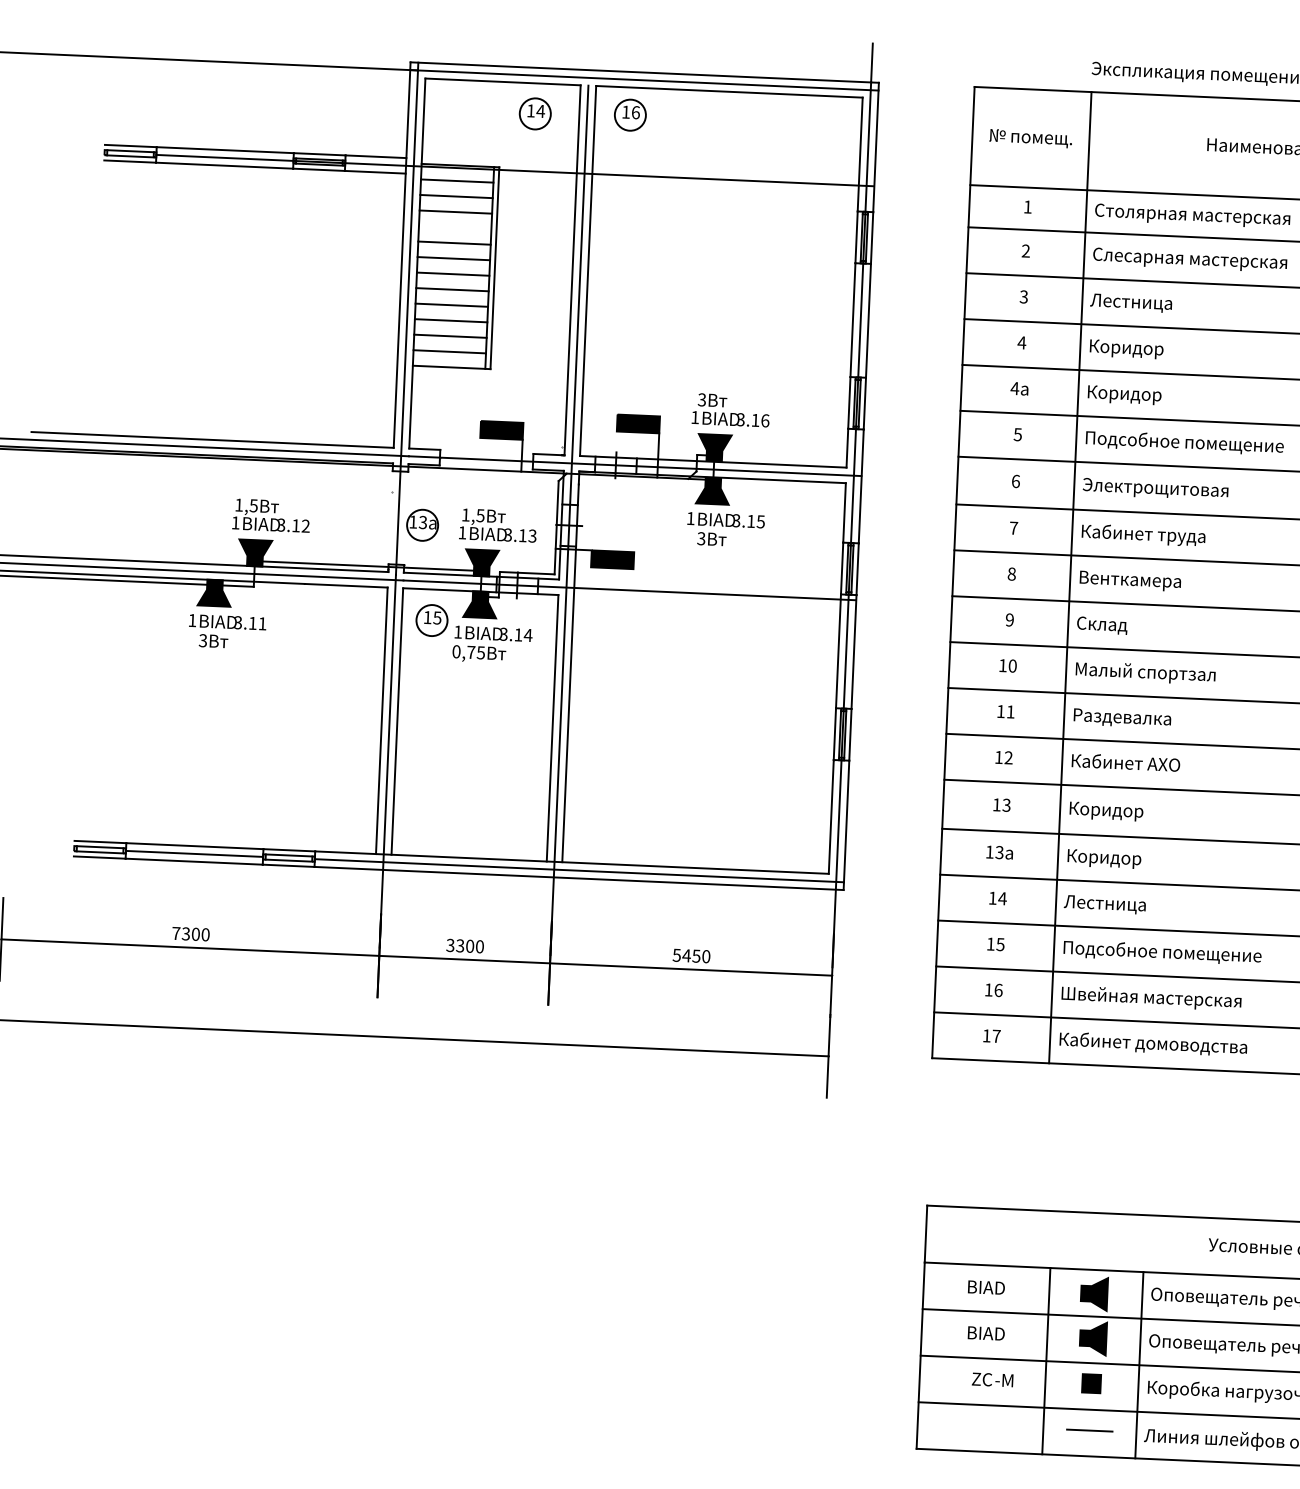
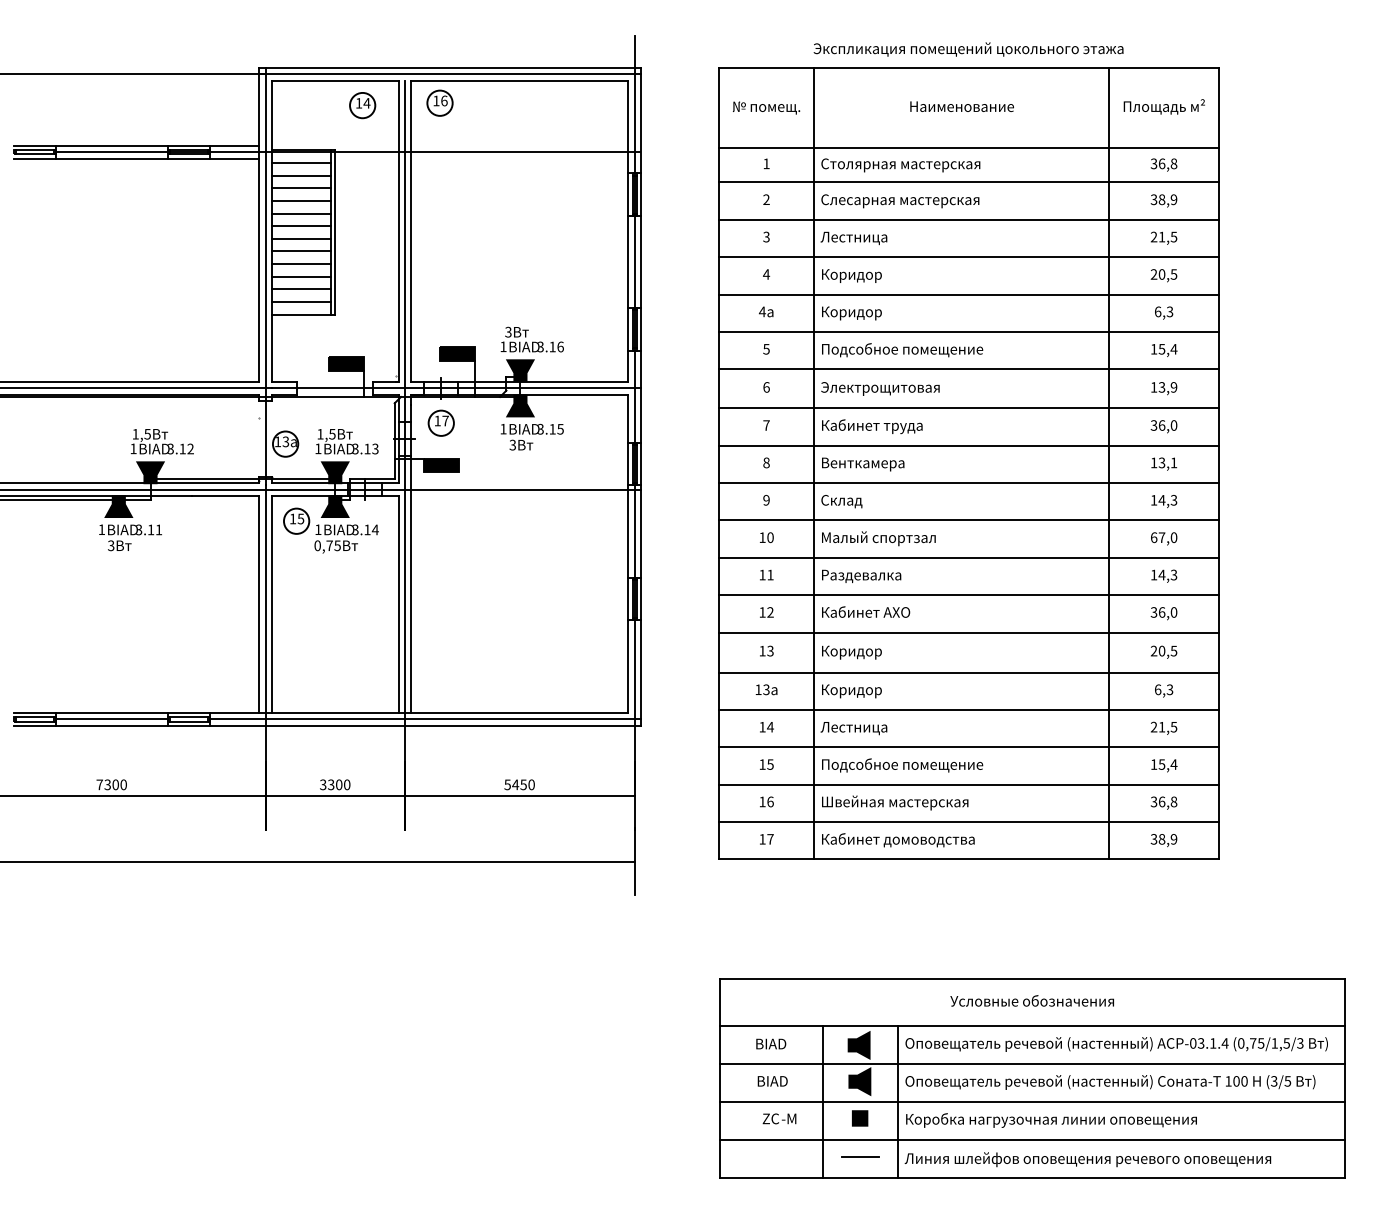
line: (455, 227) -> (301, 200), added
part: (613, 507) -> (440, 422), added

